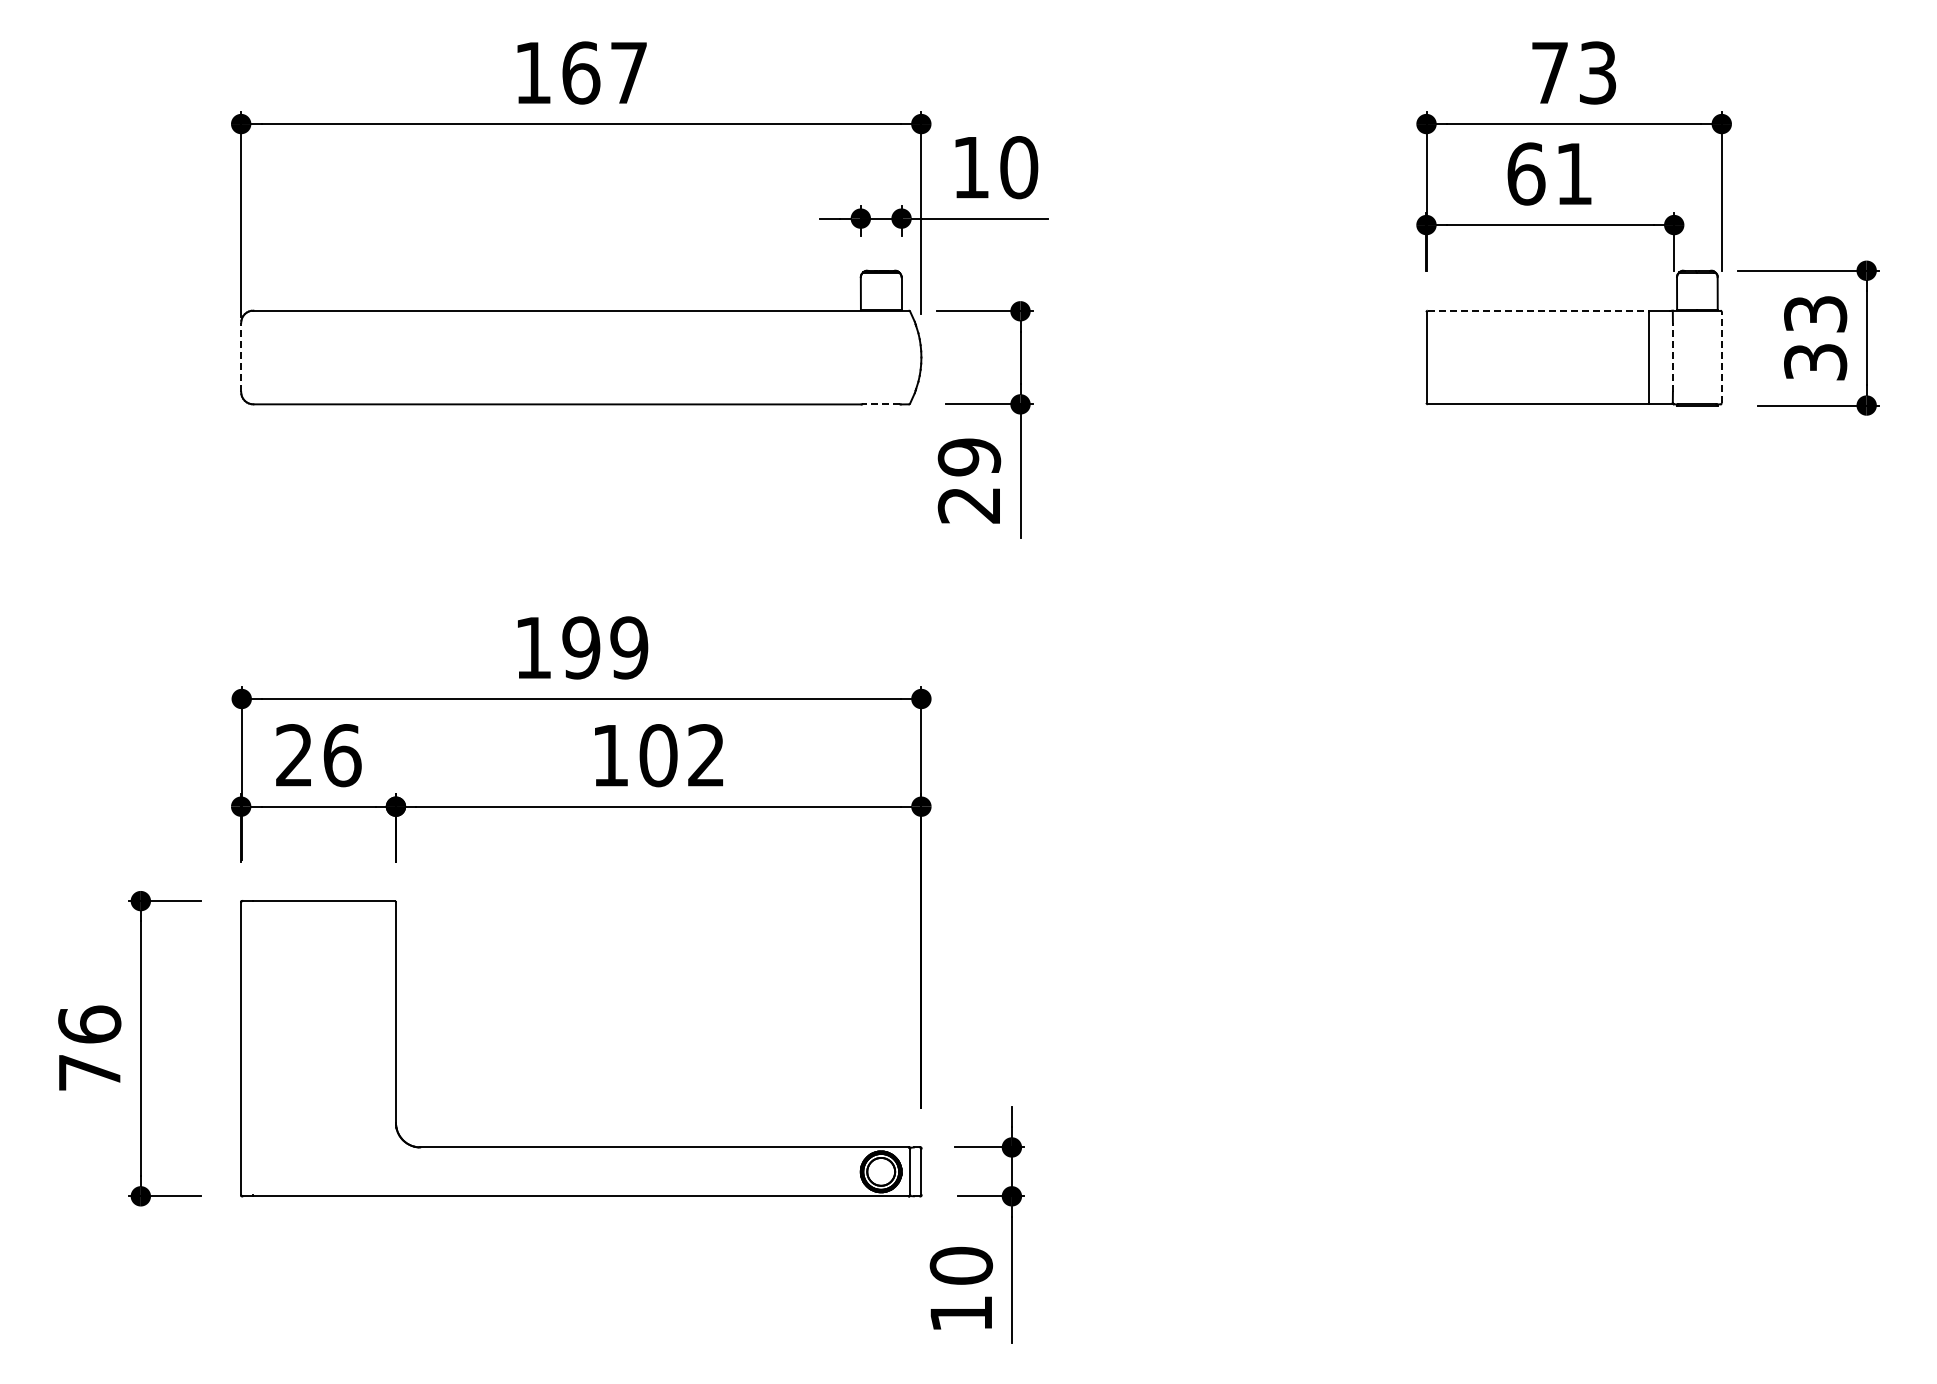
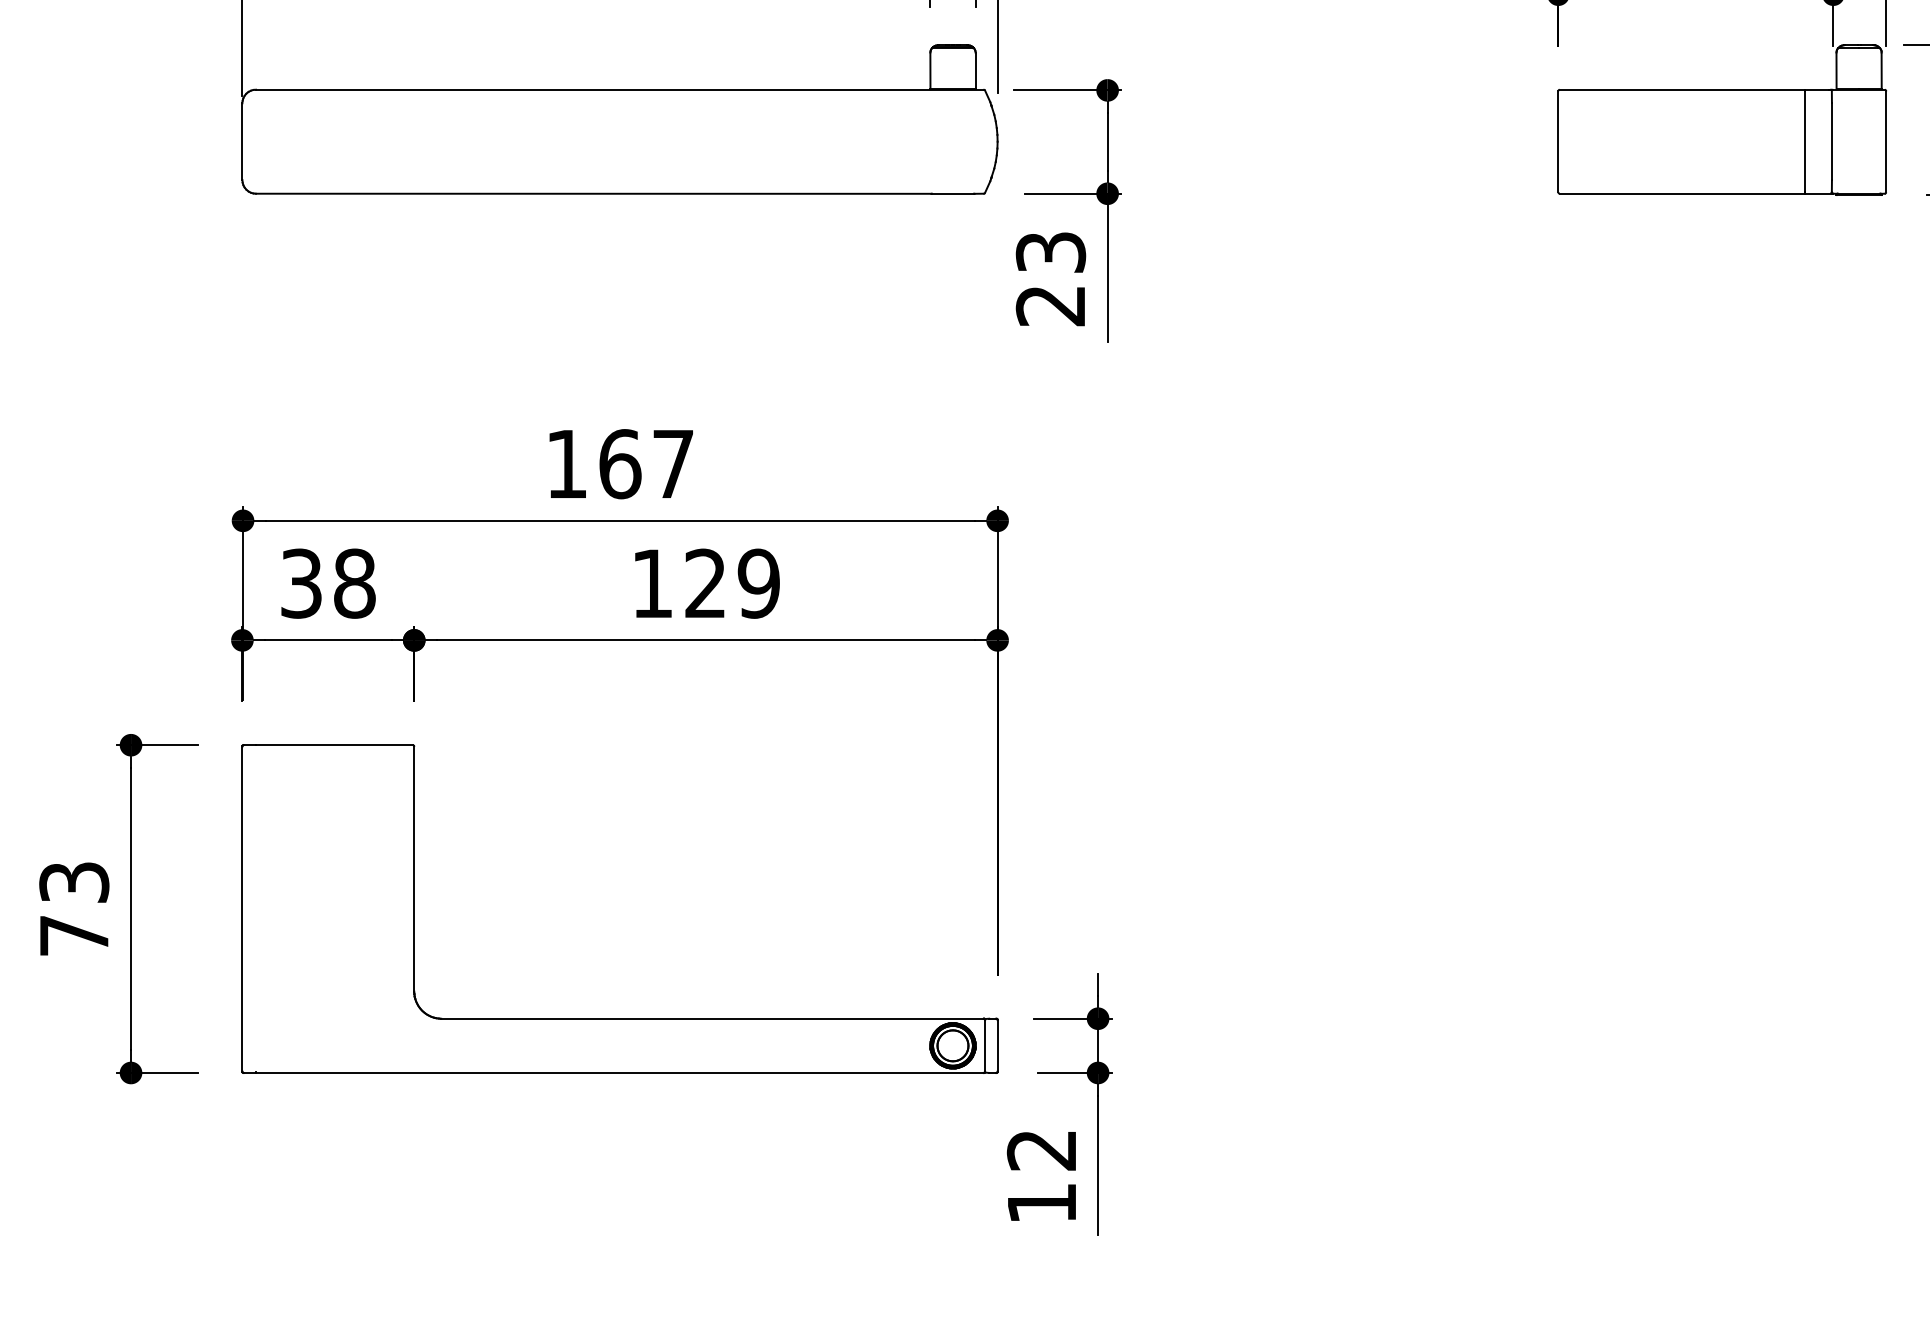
line: (1538, 310) -> (1682, 89), dashed -> solid
line: (241, 357) -> (242, 141), dashed -> solid
line: (1672, 357) -> (1831, 141), dashed -> solid
line: (1721, 357) -> (1885, 141), dashed -> solid
line: (880, 404) -> (952, 193), dashed -> solid
text: (969, 457) -> (1051, 252), 29 -> 23
text: (605, 647) -> (646, 463), 199 -> 167
text: (318, 755) -> (328, 583), 26 -> 38
text: (682, 755) -> (732, 583), 102 -> 129
text: (89, 1024) -> (74, 882), 76 -> 73
text: (961, 1265) -> (1042, 1149), 10 -> 12

